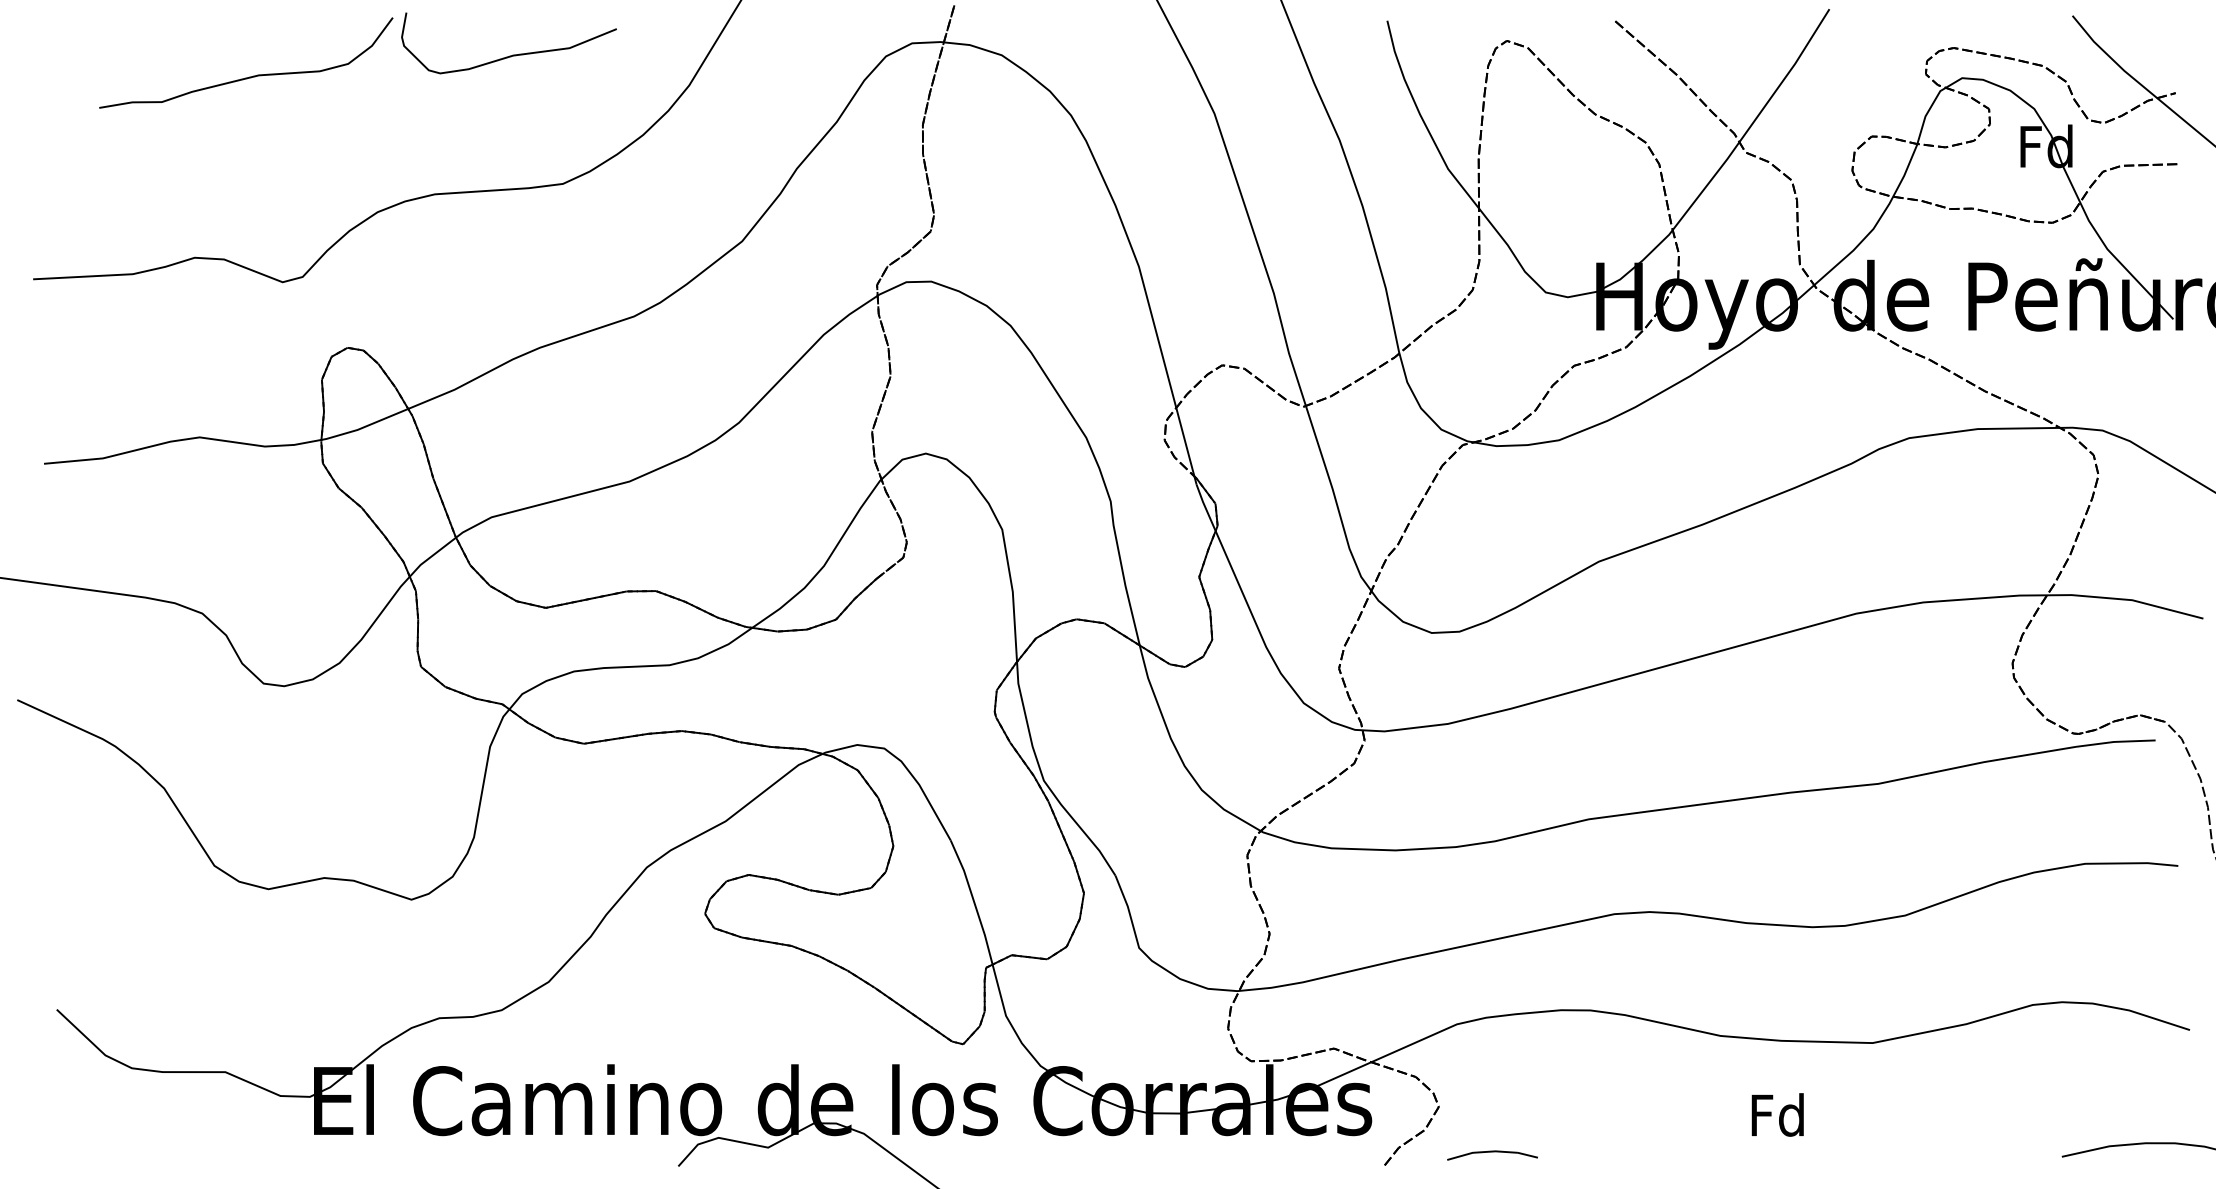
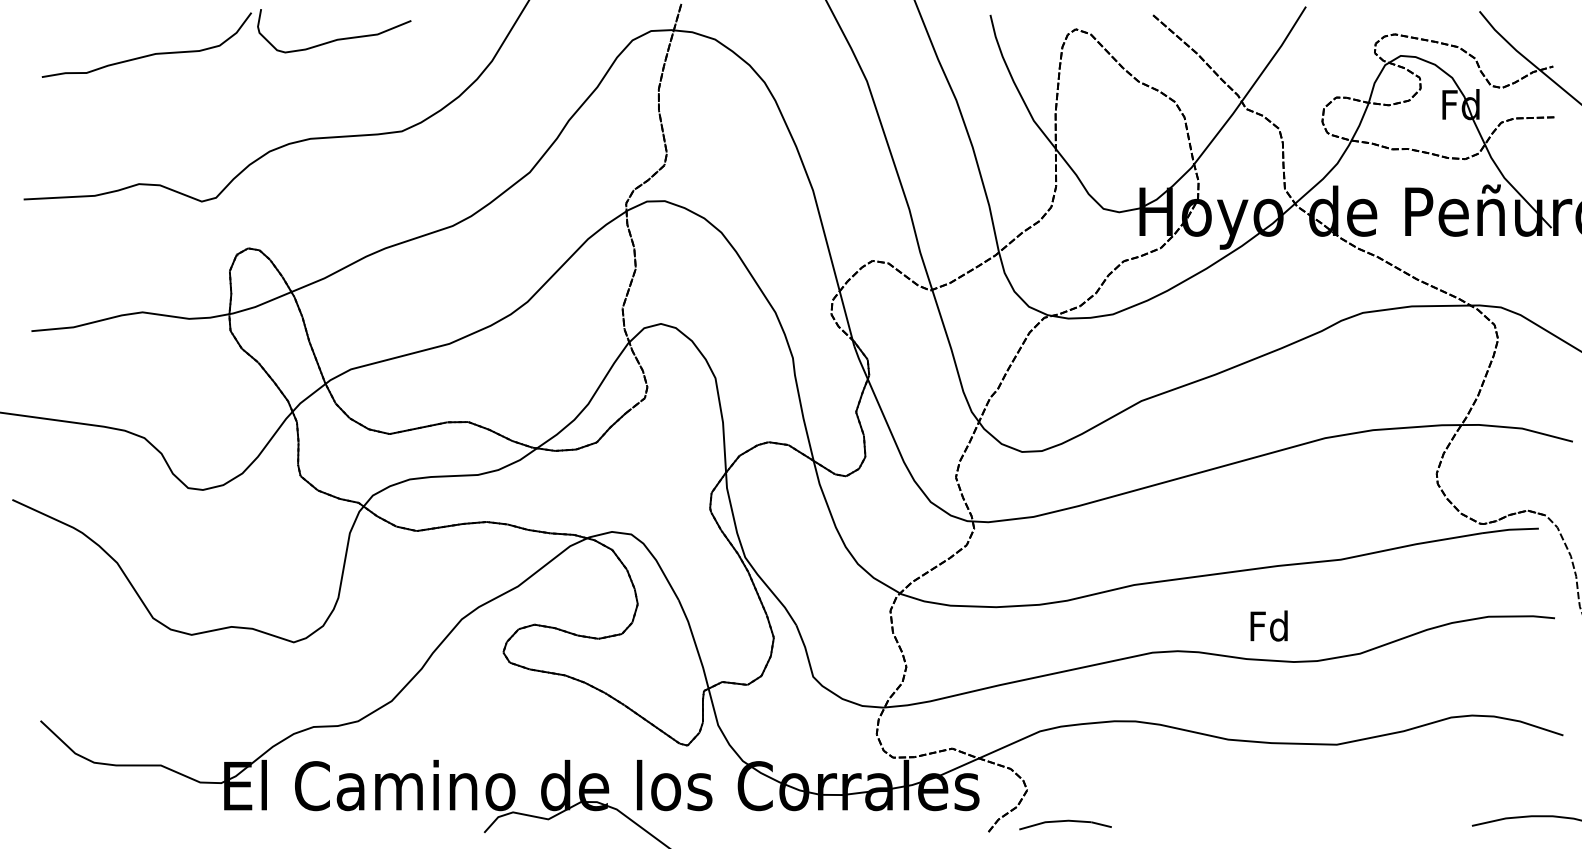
part: (357, 60) -> (226, 43), moved
text: (1776, 1114) -> (1268, 625), moved
part: (1492, 1154) -> (1065, 824), size x1.43

